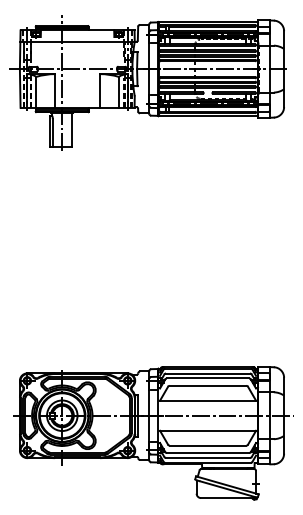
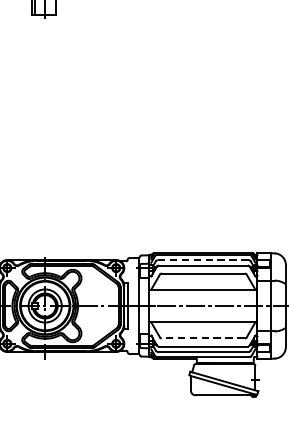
line: (207, 373) -> (202, 260), solid -> dashed
line: (207, 445) -> (202, 338), solid -> dashed

